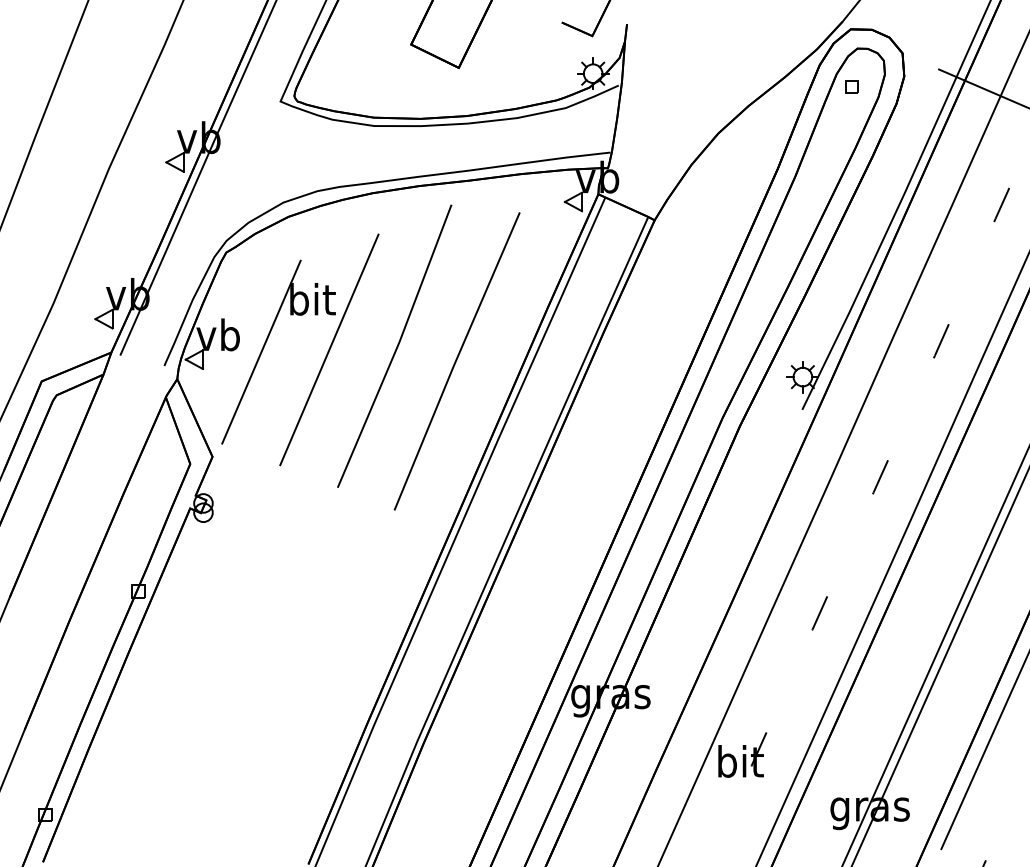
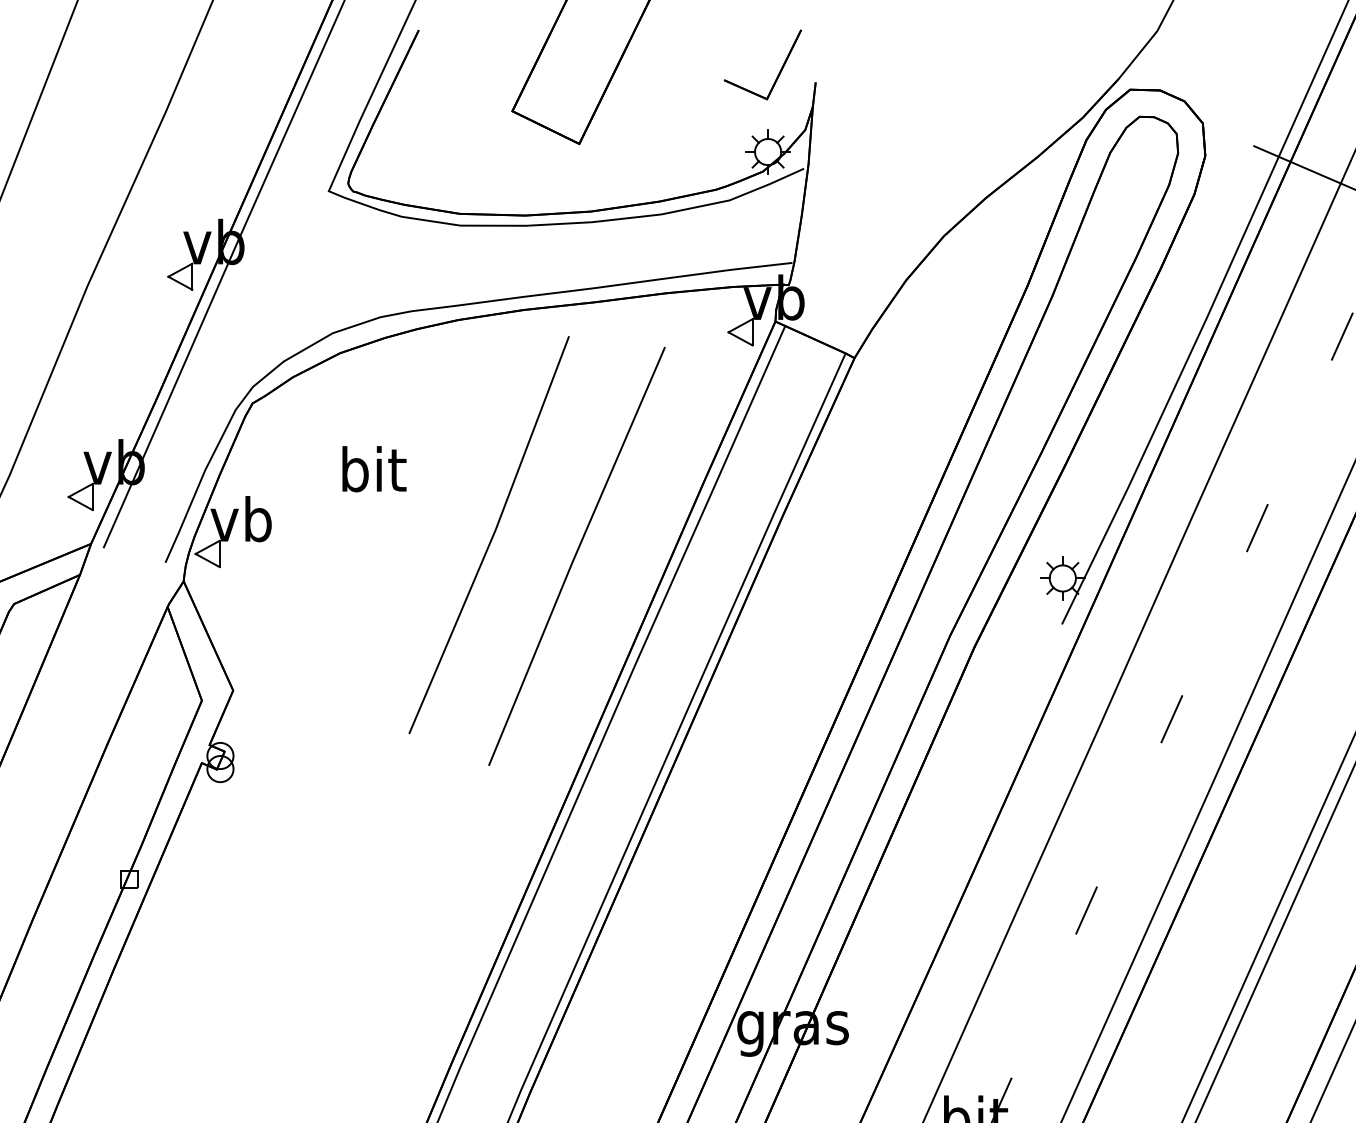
part: (851, 86) -> (1131, 170), removed
line: (329, 349) -> (397, 539), removed
line: (261, 351) -> (302, 542), removed

